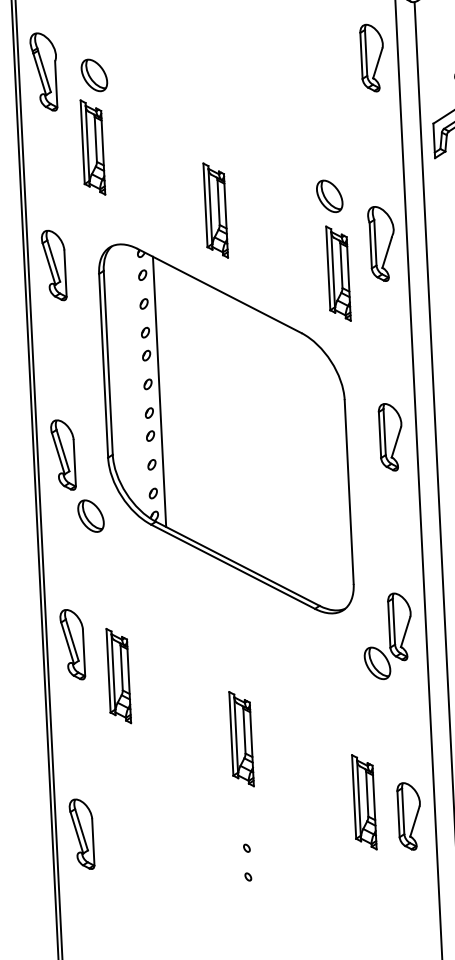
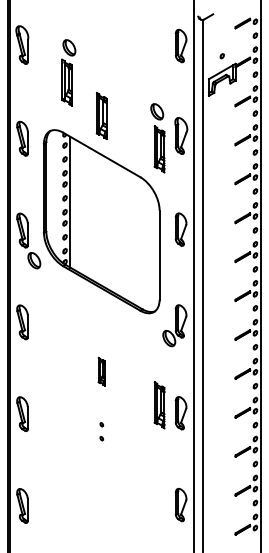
part: (95, 126) -> (68, 72), moved
part: (117, 675) -> (43, 338), removed
part: (240, 738) -> (101, 371), size x0.6

